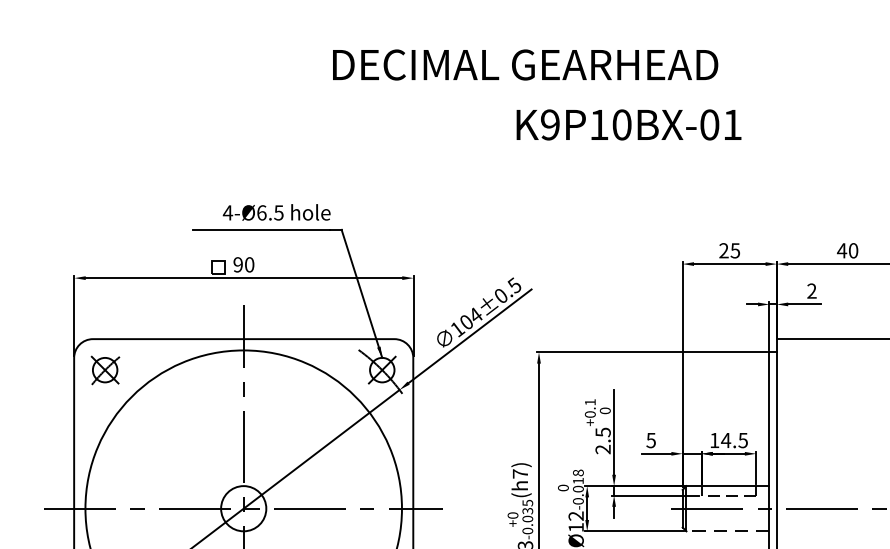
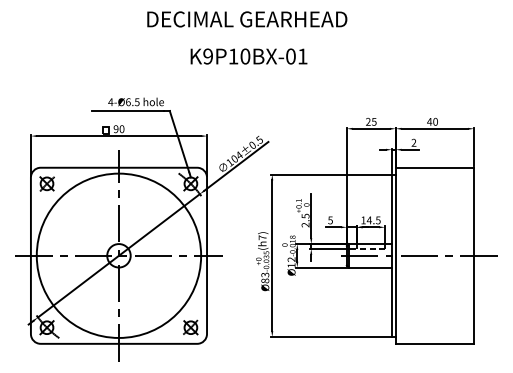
text: (525, 65) -> (247, 19), moved
text: (628, 124) -> (248, 56), moved
line: (728, 531) -> (370, 267), dashed -> solid

